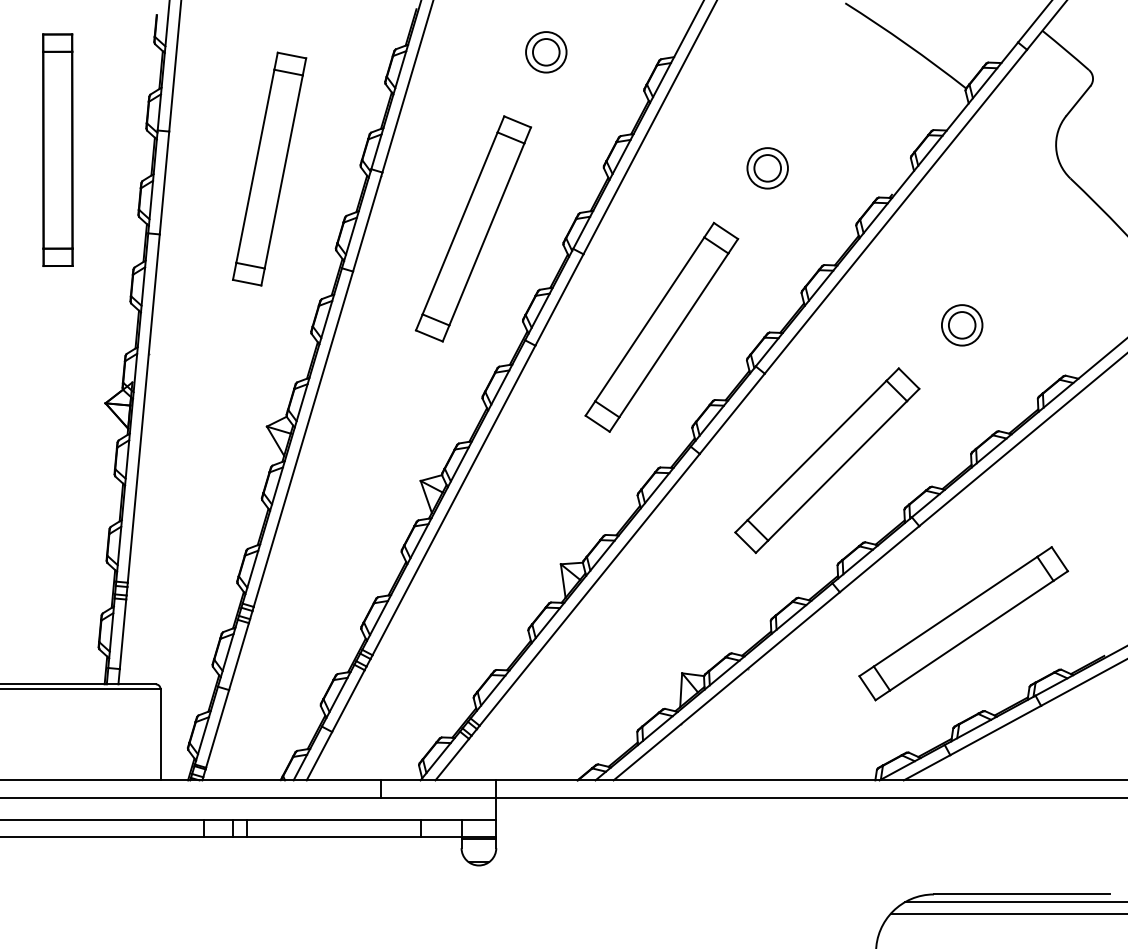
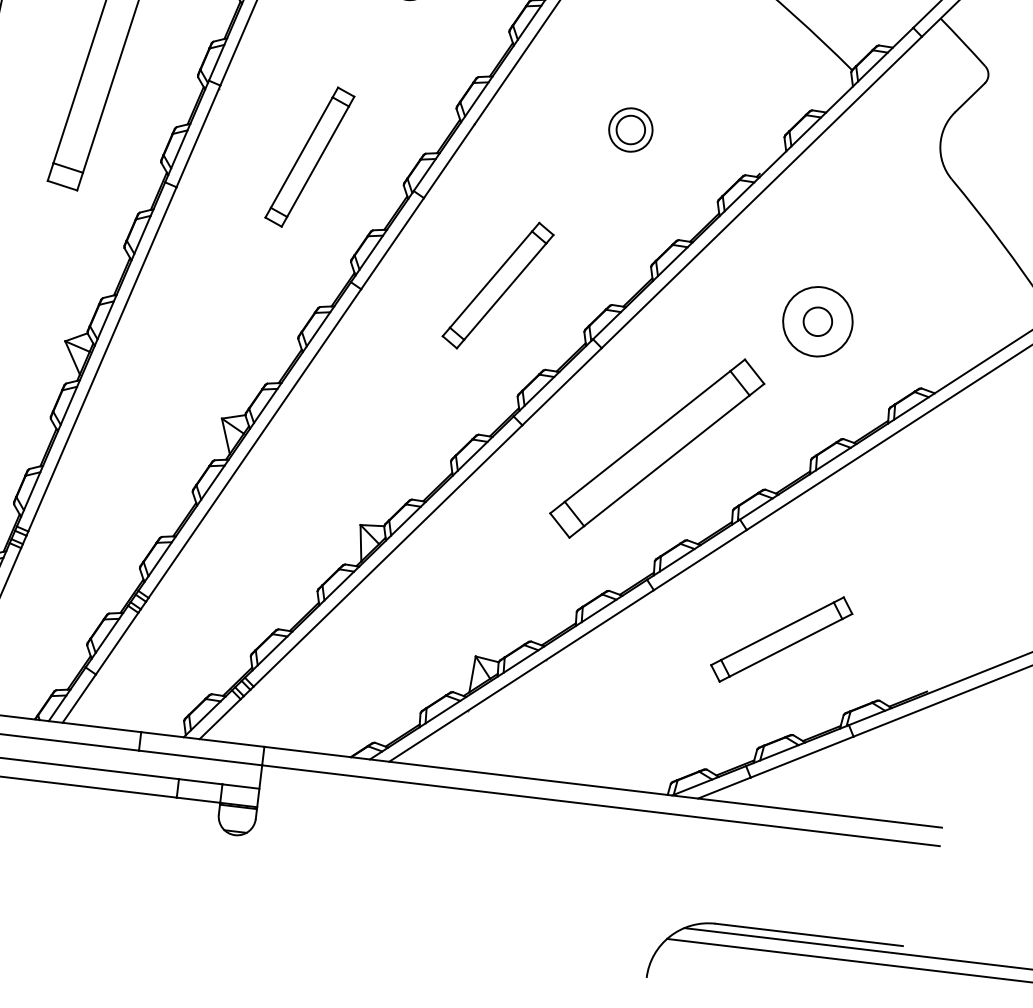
part: (472, 228) -> (309, 156), size x0.6
circle: (961, 325) -> (817, 321), size x1.6
part: (661, 326) -> (497, 284), size x0.6
part: (963, 623) -> (781, 639), size x0.6

